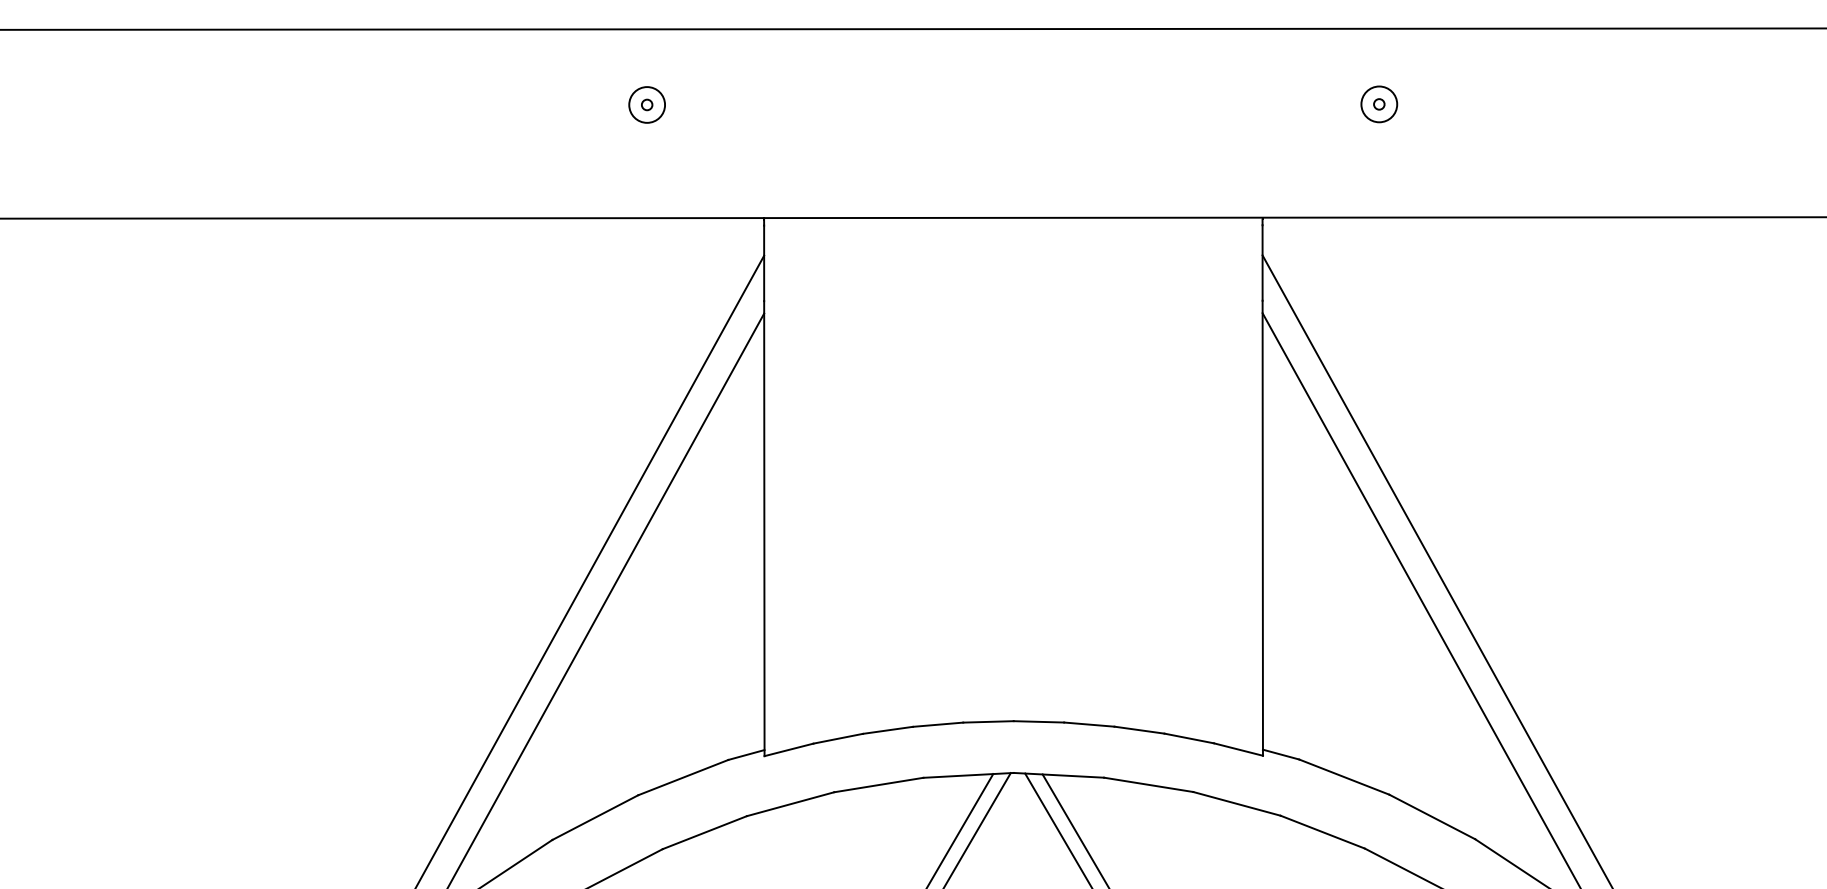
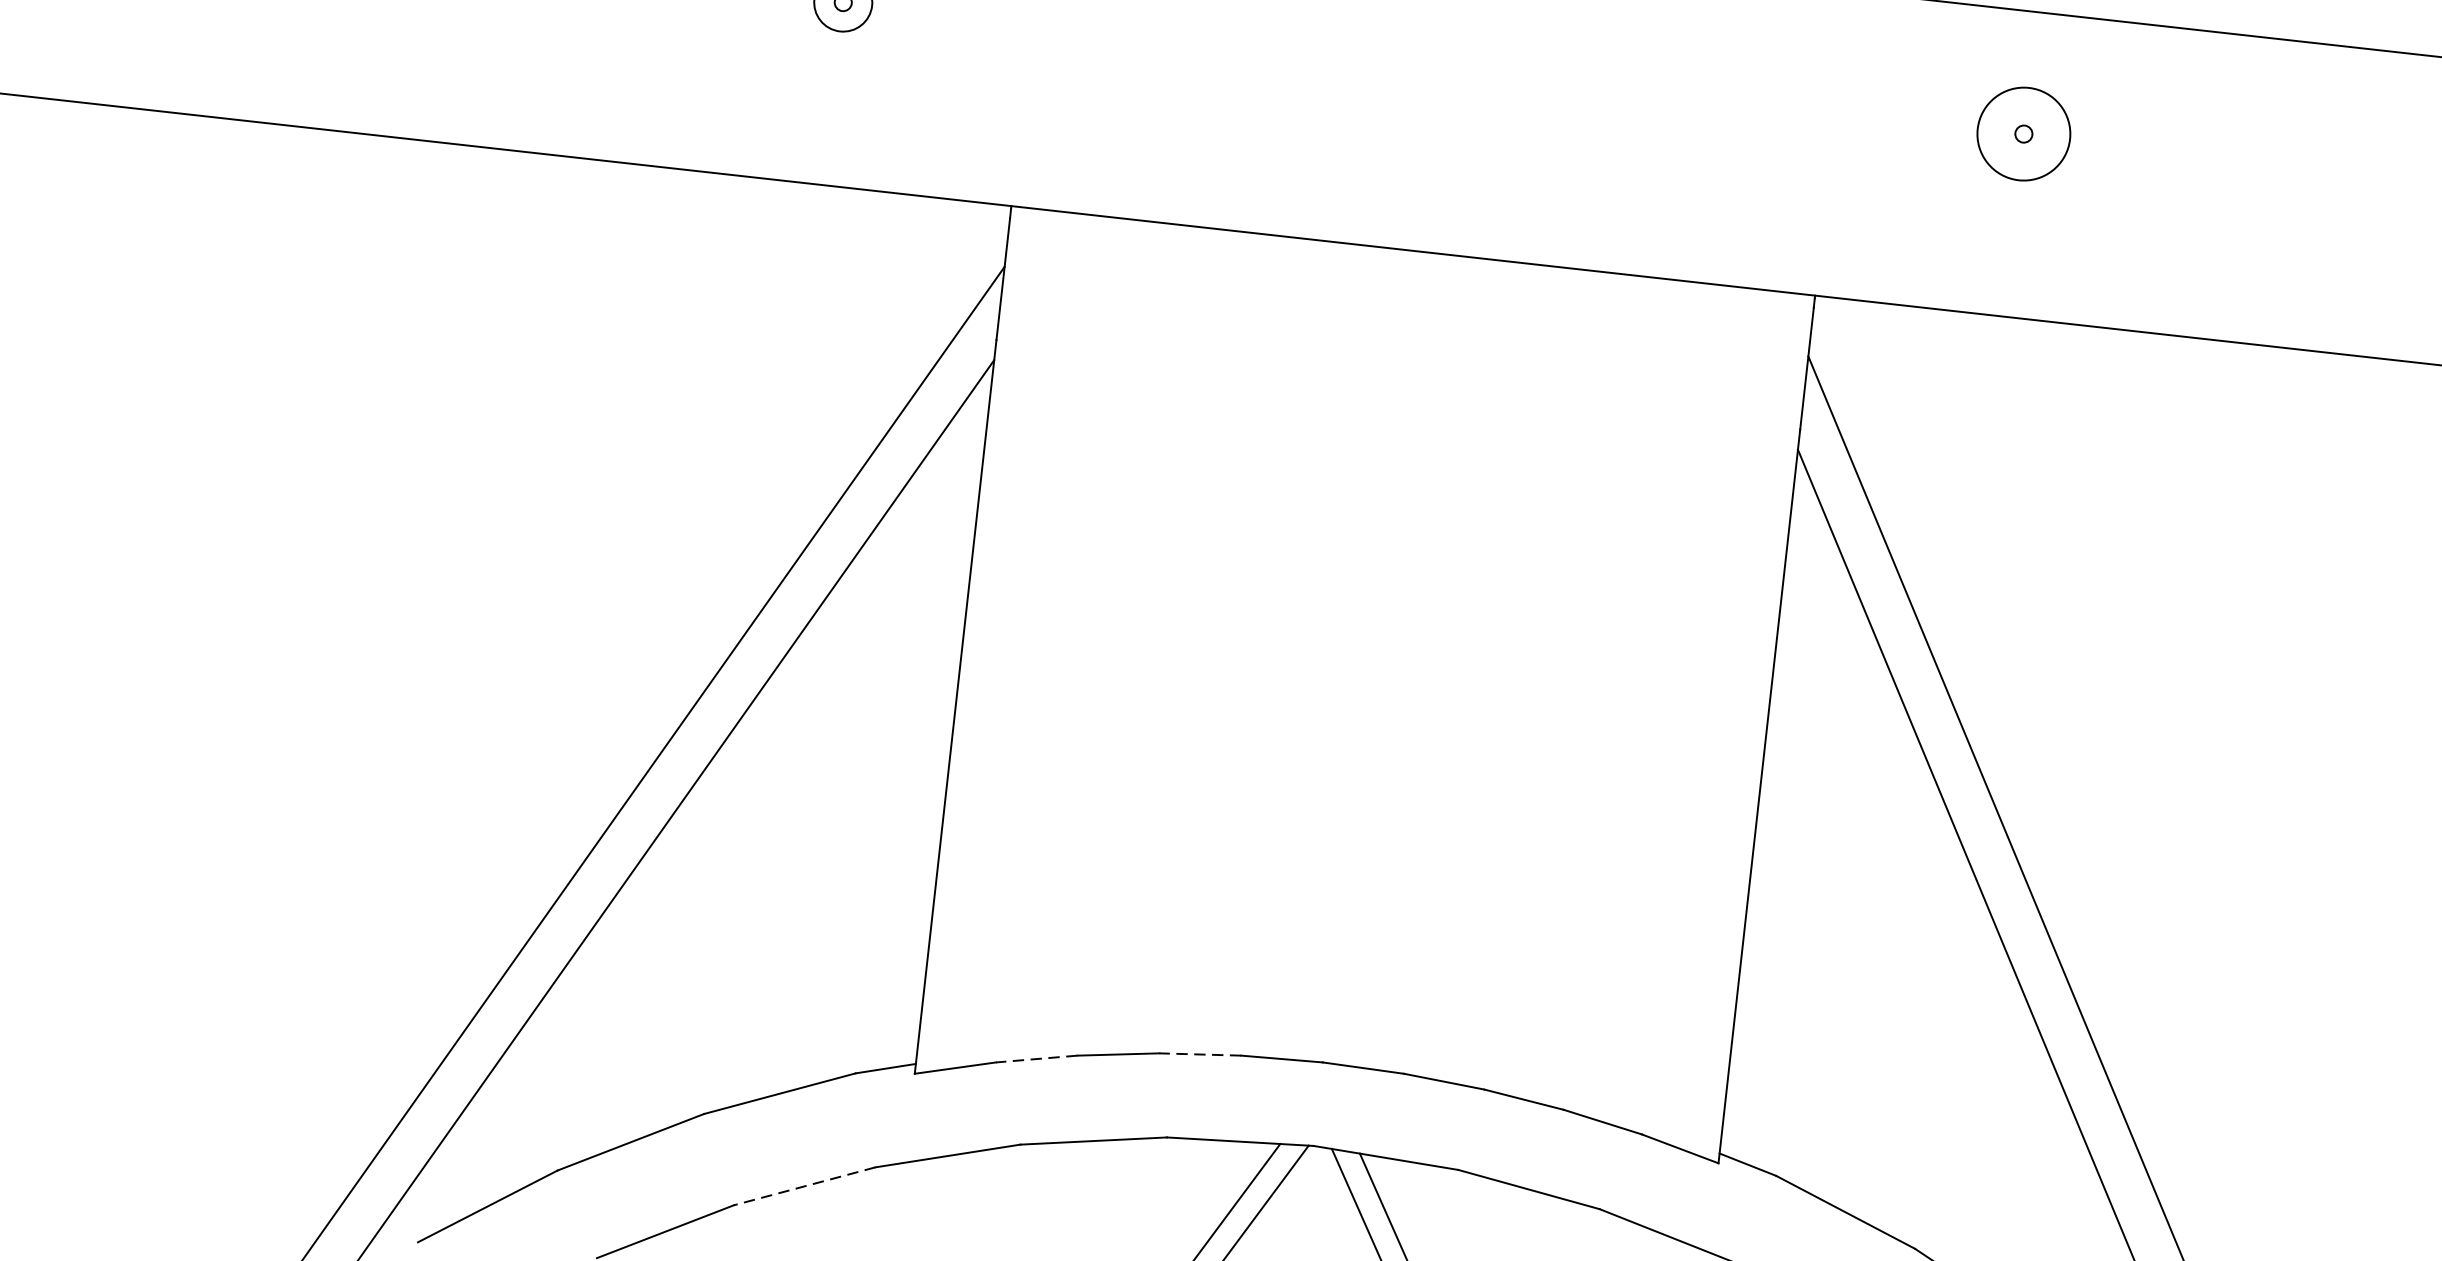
circle: (1379, 104) -> (2024, 134), size x1.6
line: (937, 724) -> (1199, 1054), solid -> dashed
line: (837, 738) -> (1035, 1058), solid -> dashed
line: (704, 832) -> (804, 1186), solid -> dashed

